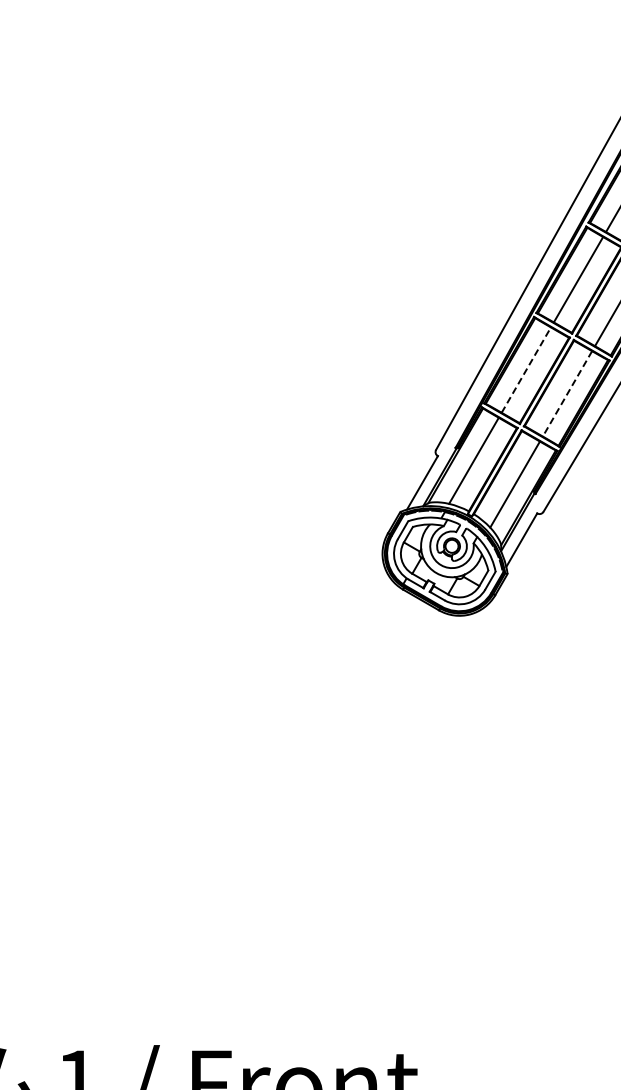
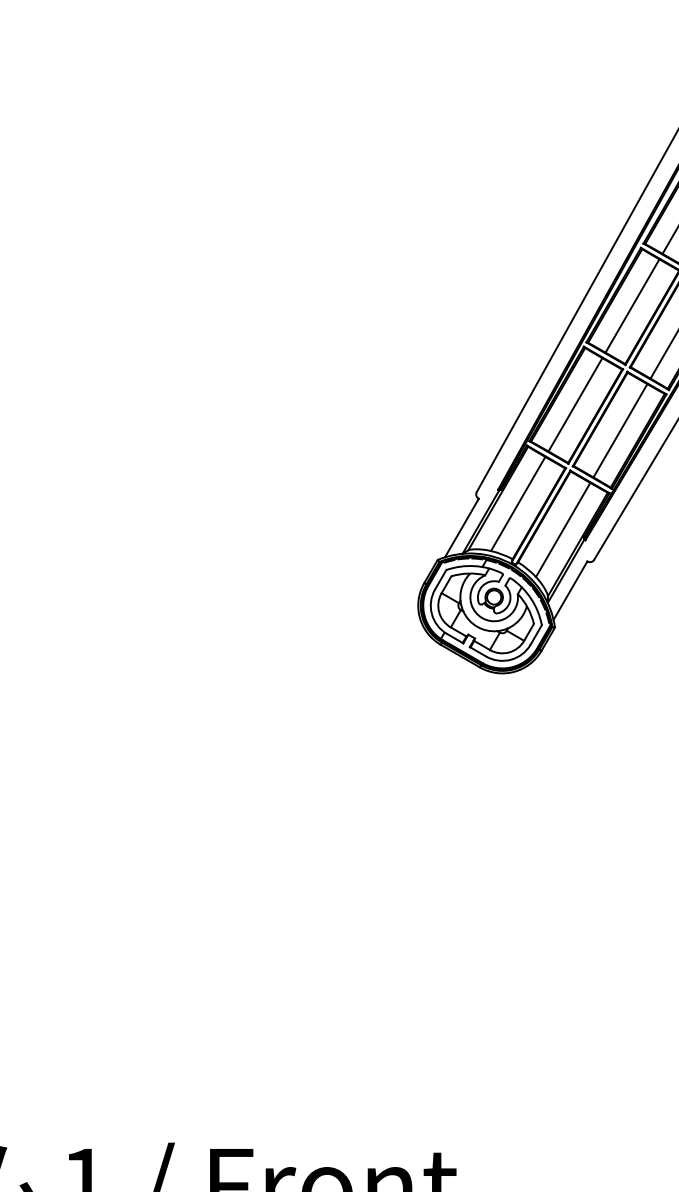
line: (526, 369) -> (575, 404), dashed -> solid
line: (567, 394) -> (620, 431), dashed -> solid

